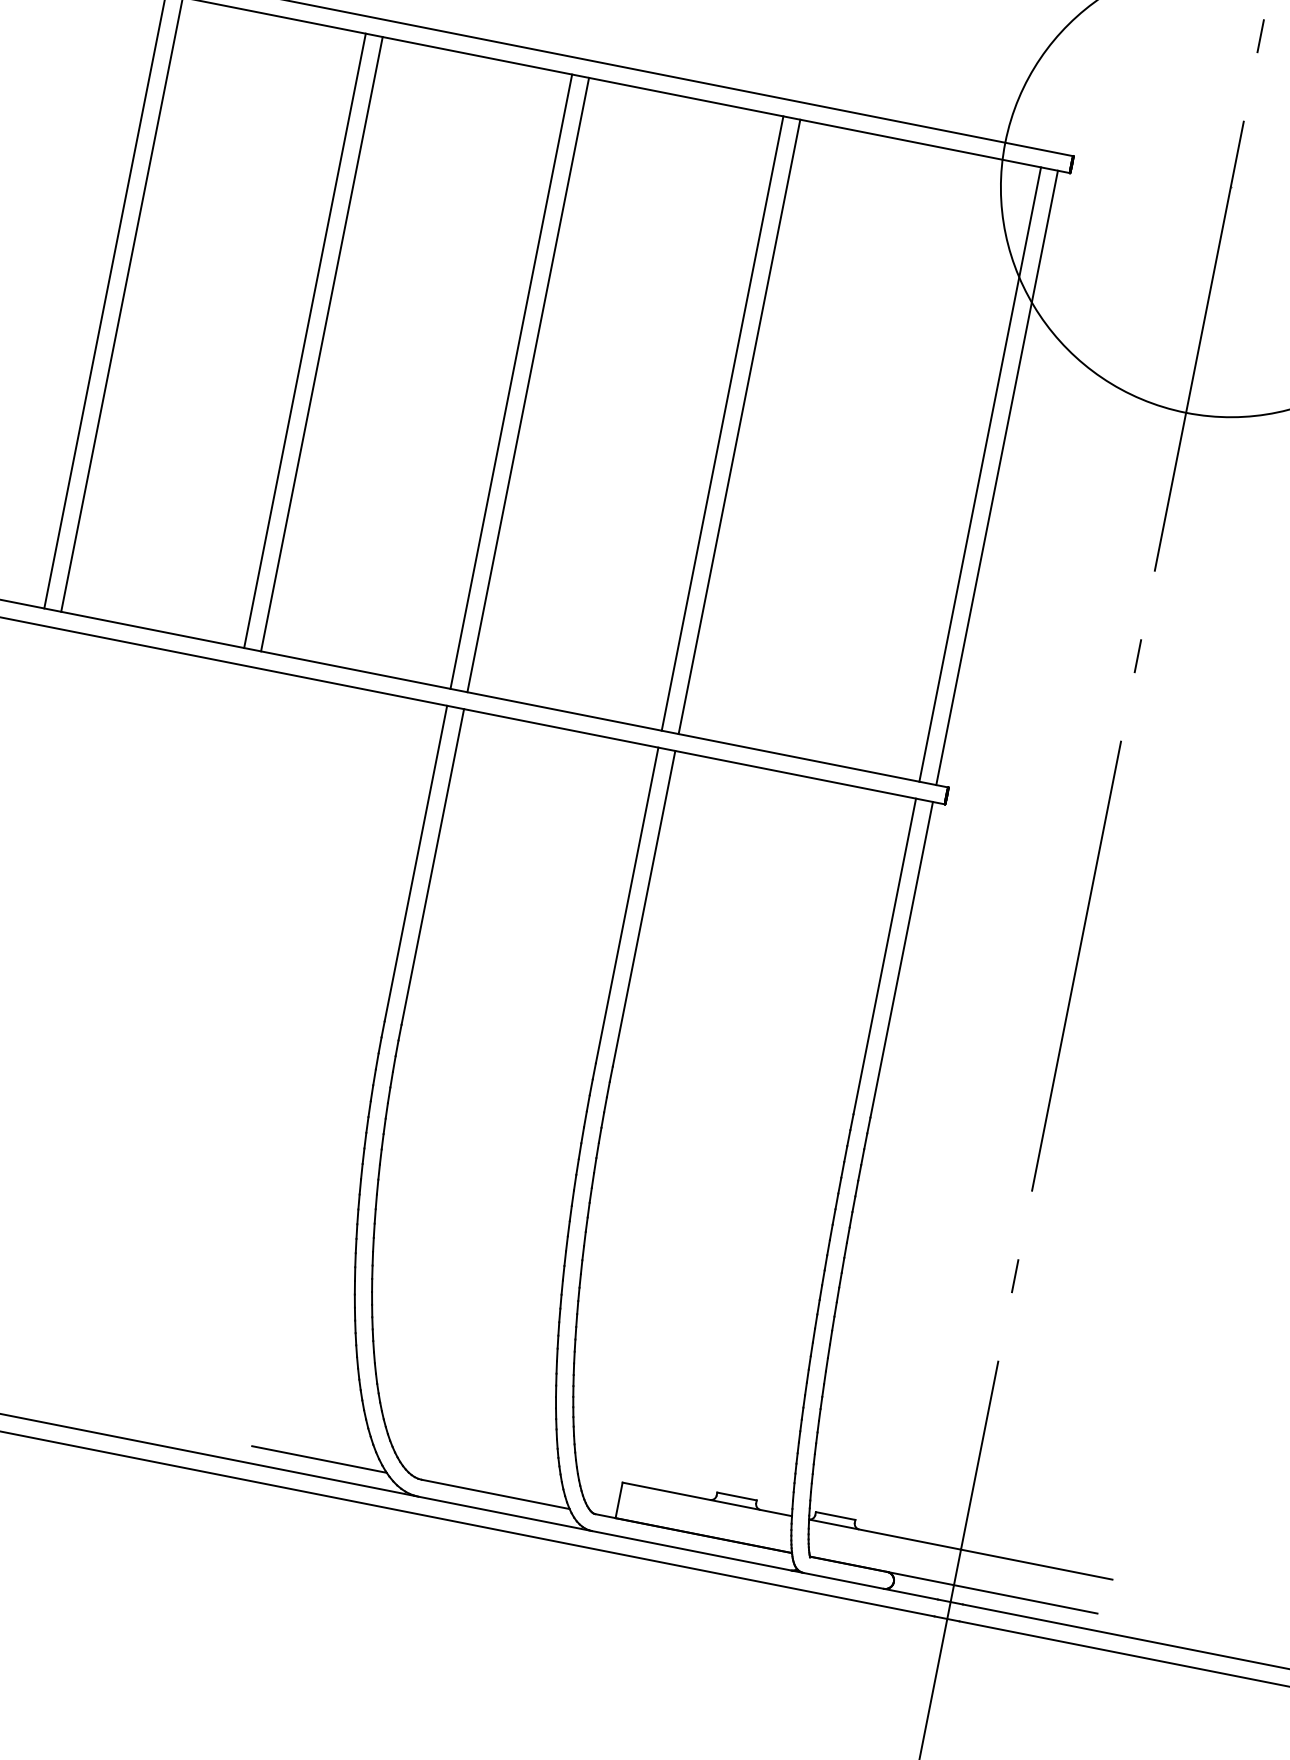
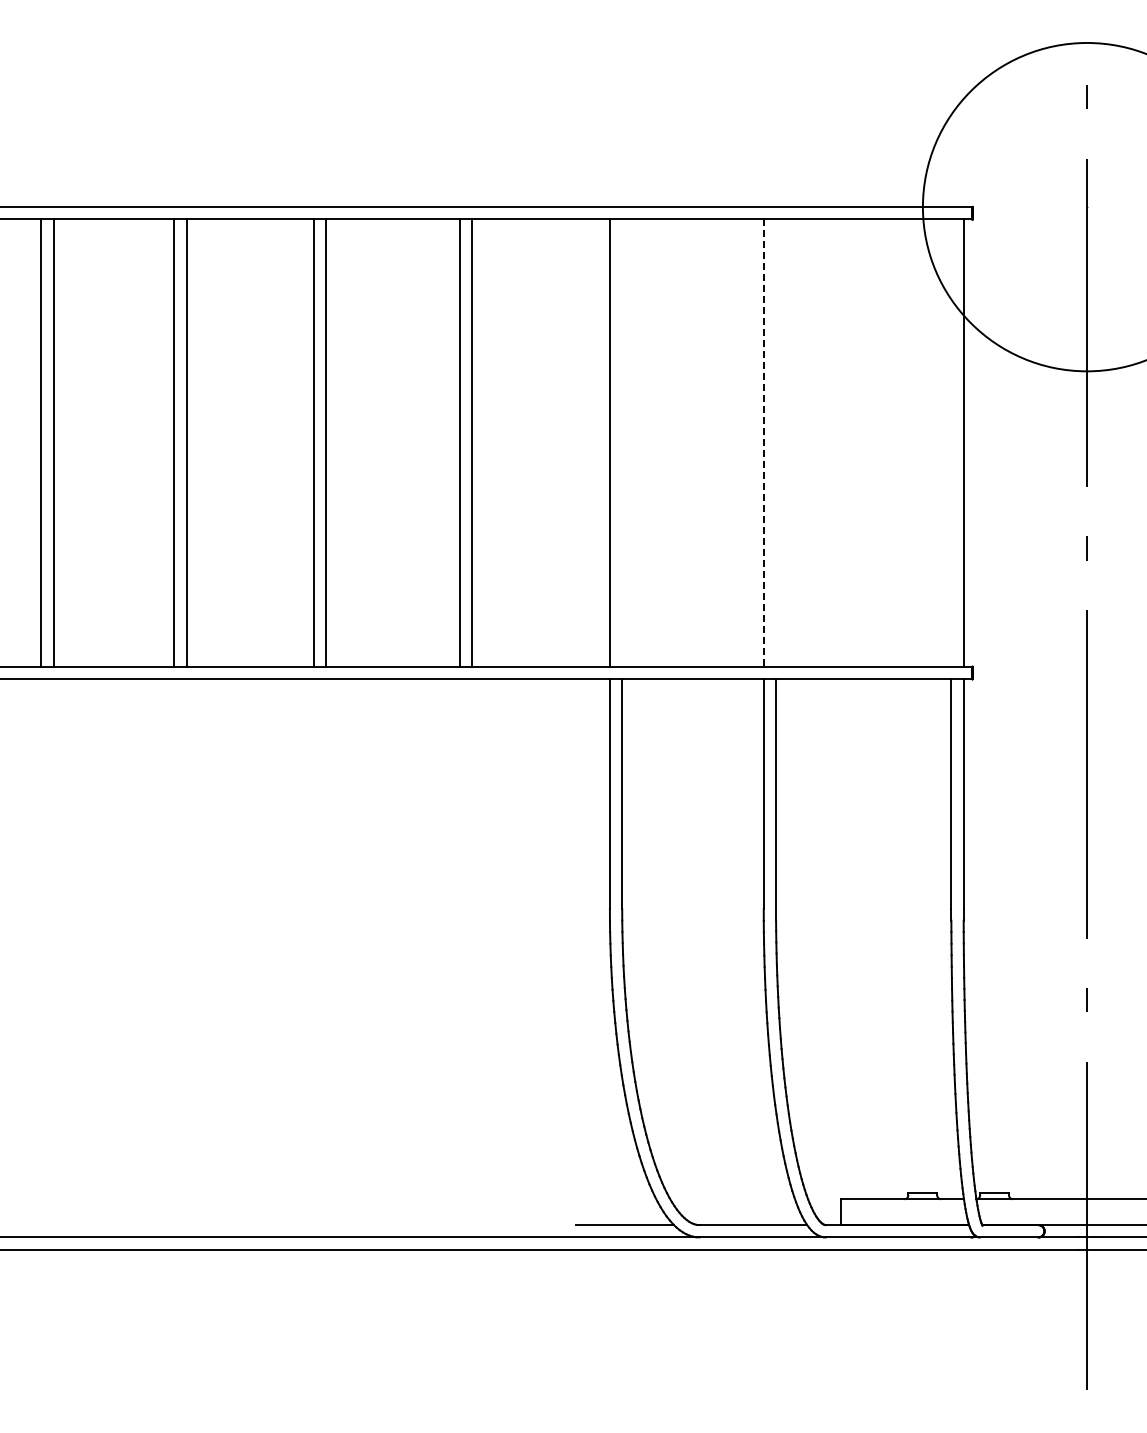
line: (528, 384) -> (622, 442), removed
line: (722, 423) -> (763, 443), solid -> dashed
line: (740, 426) -> (776, 442), removed
line: (980, 473) -> (951, 442), removed

